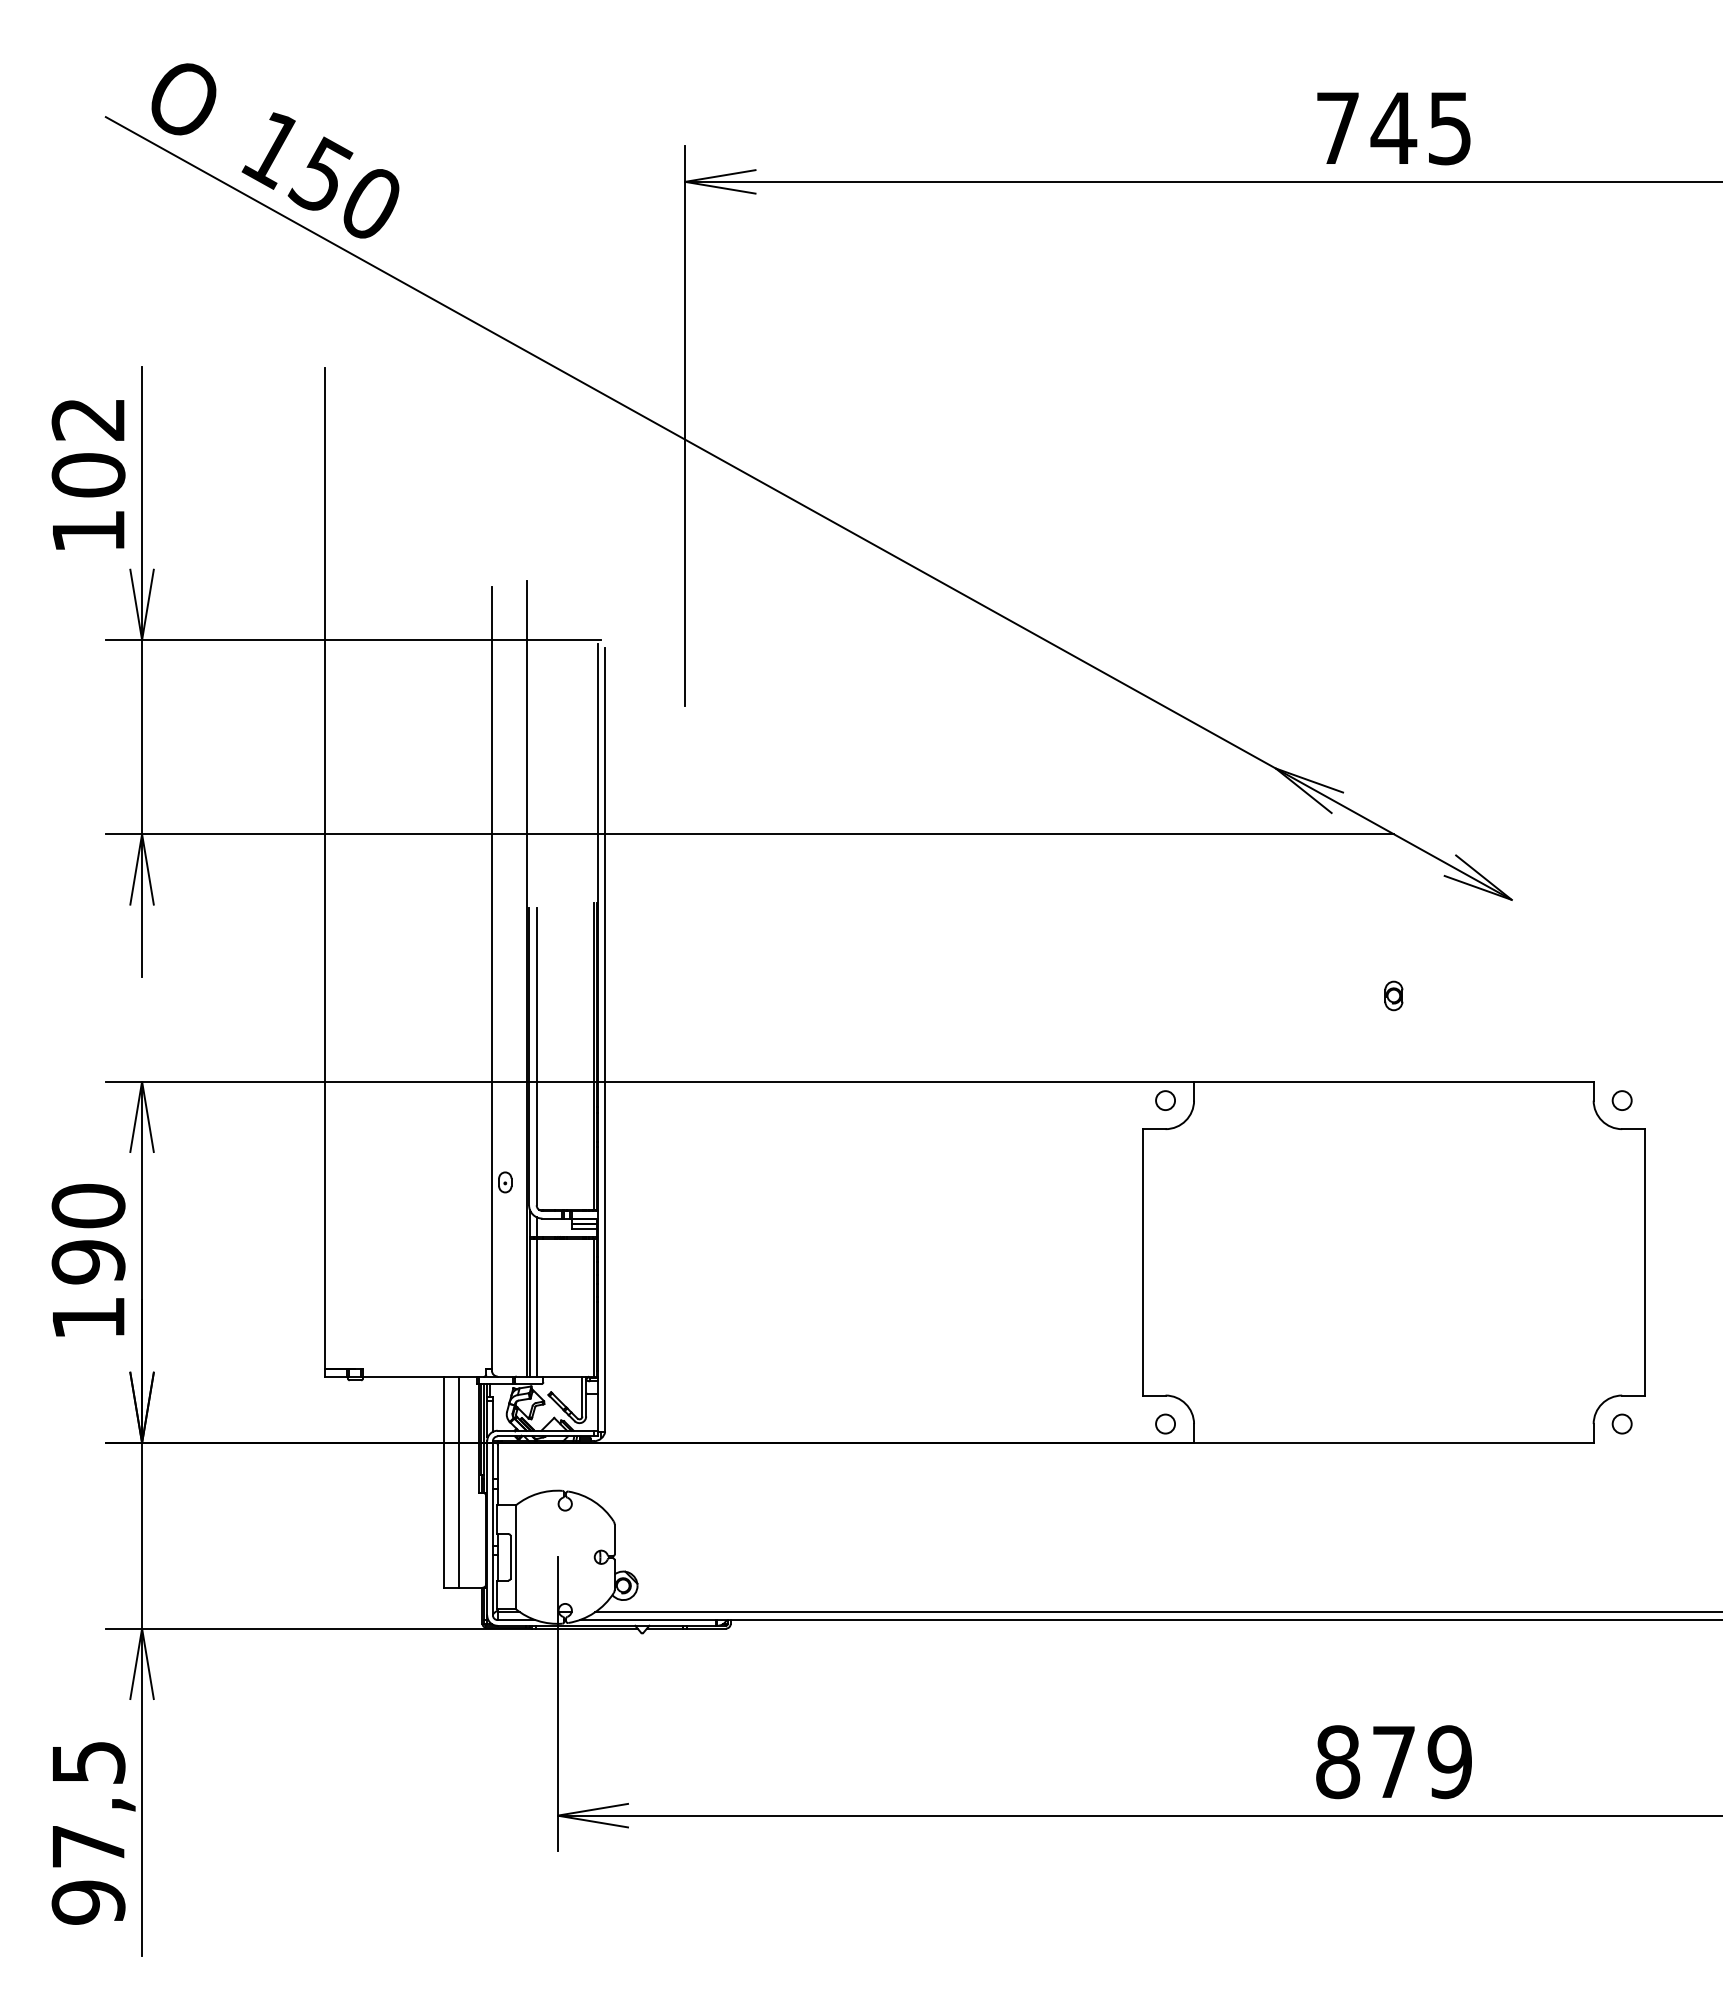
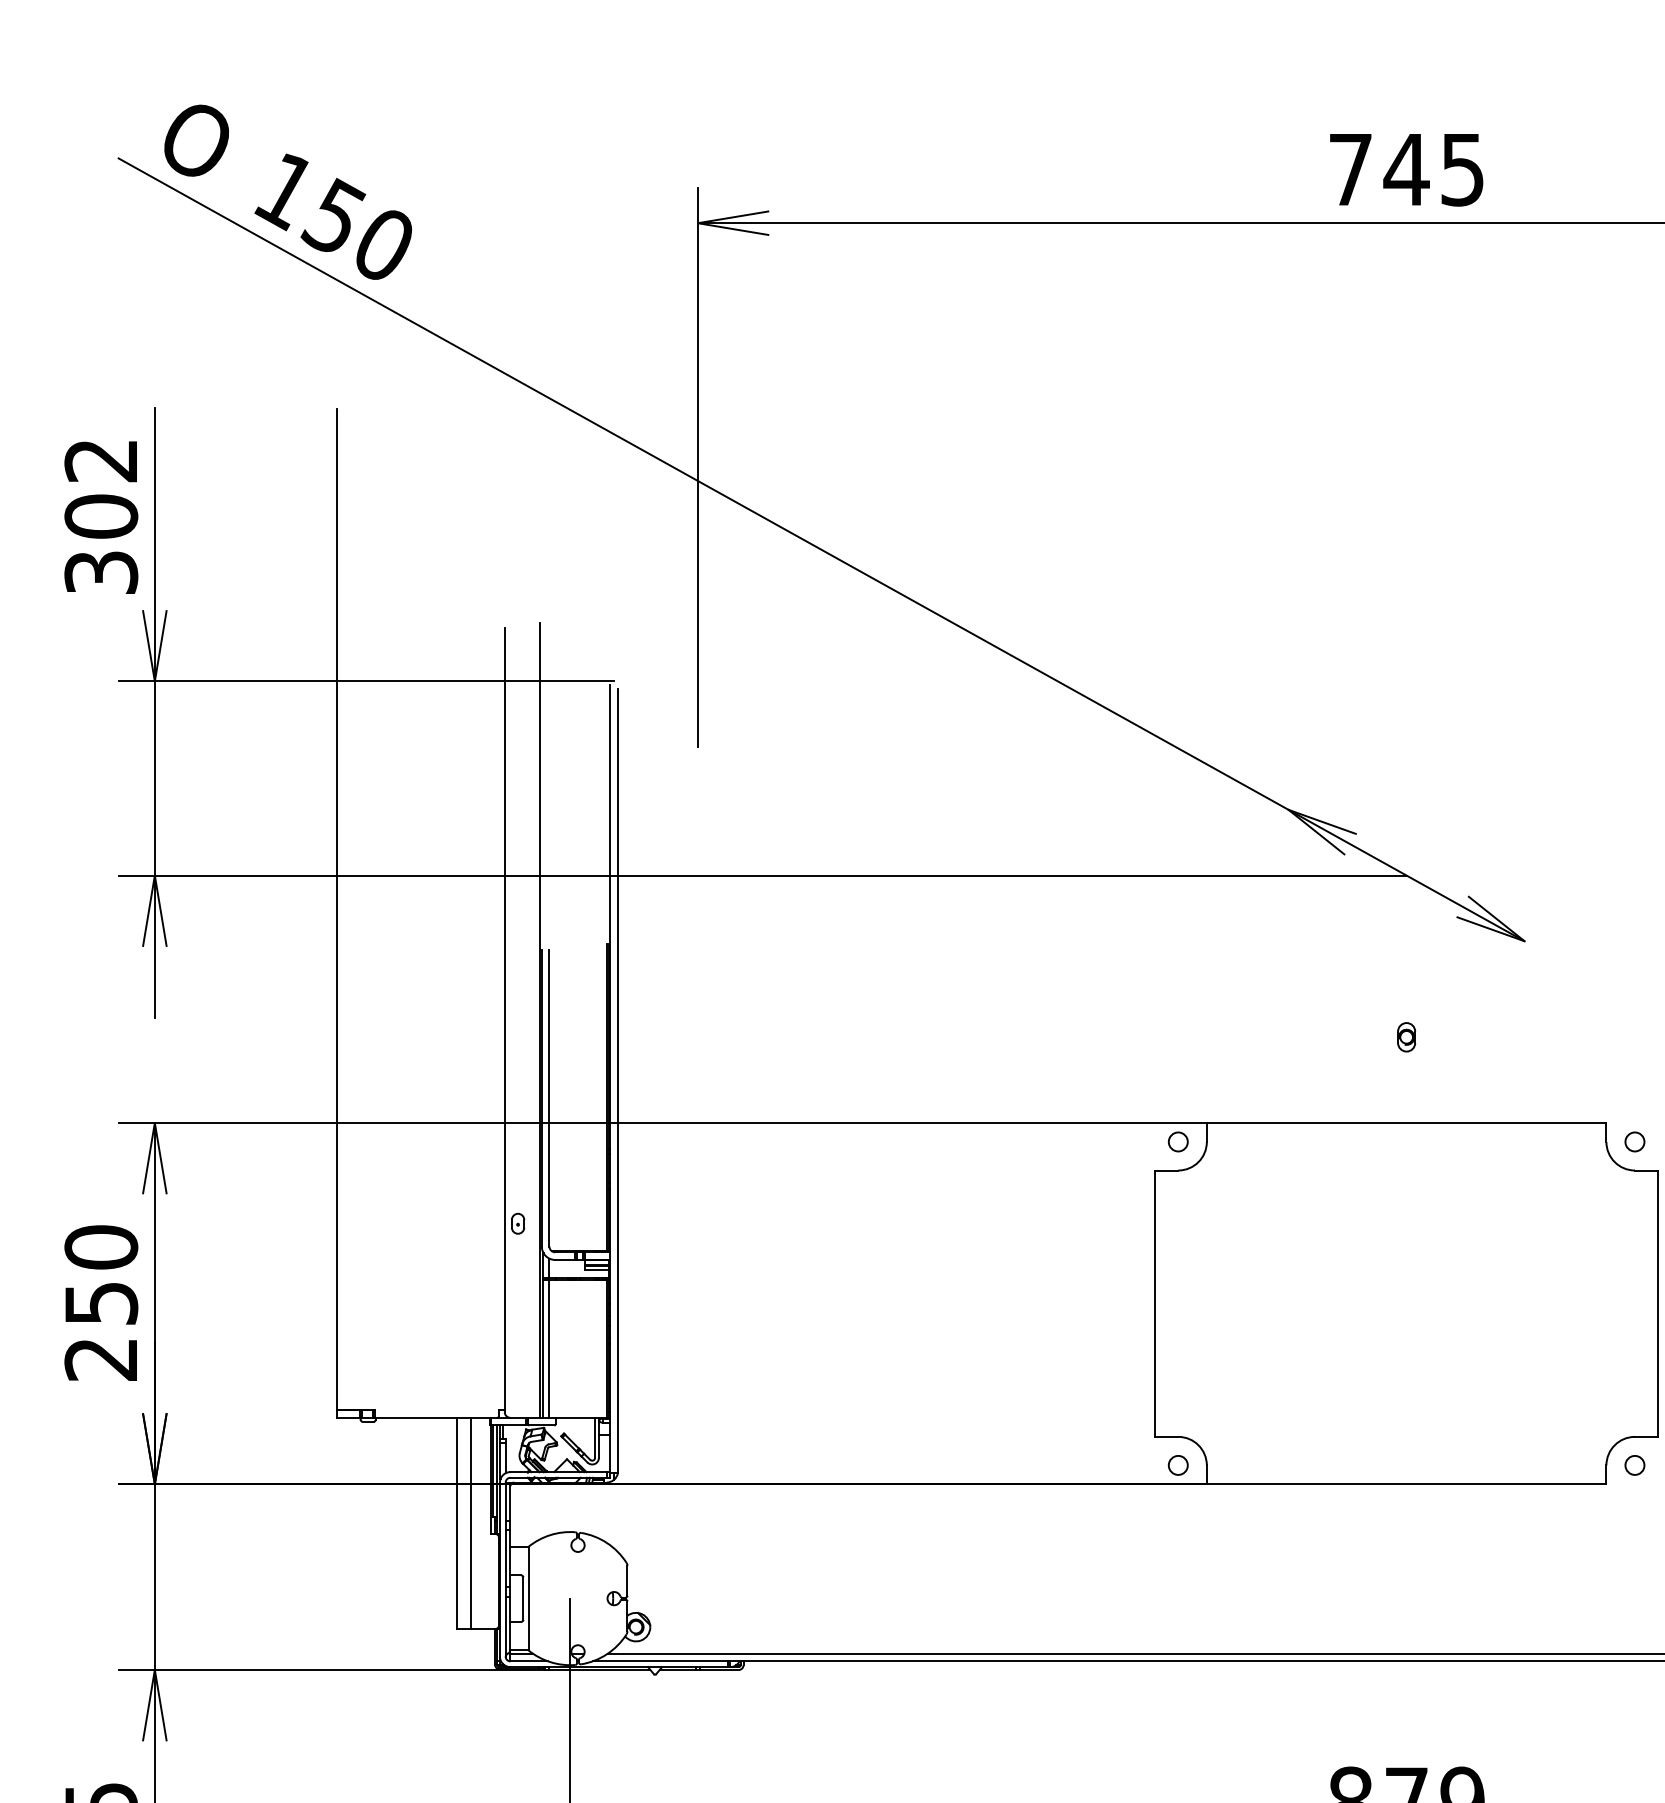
text: (88, 531) -> (101, 572), 102 -> 302
text: (88, 1289) -> (101, 1330), 190 -> 250

